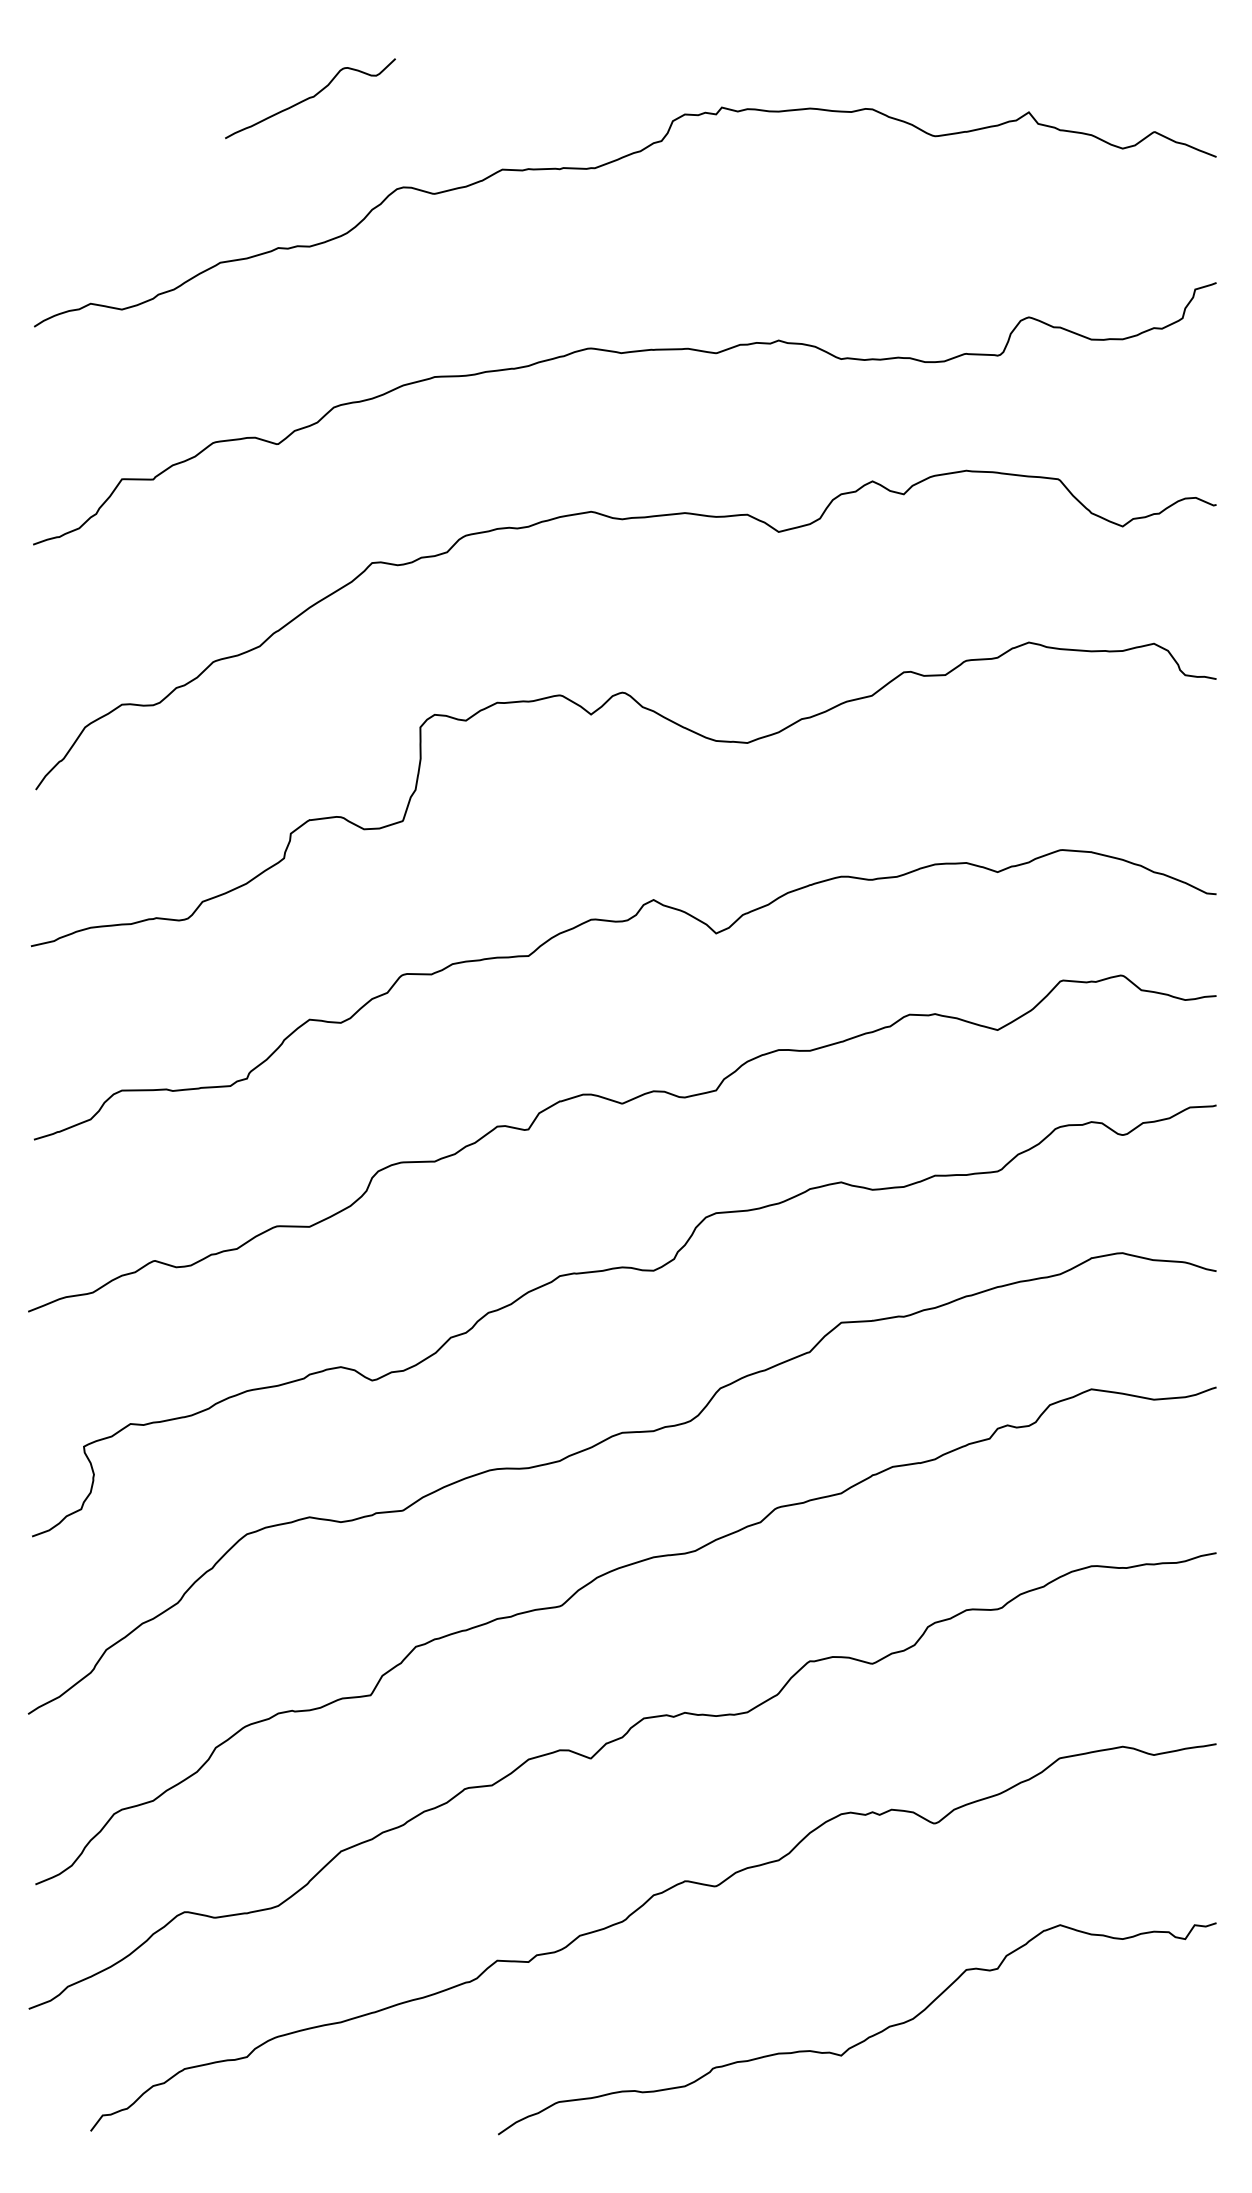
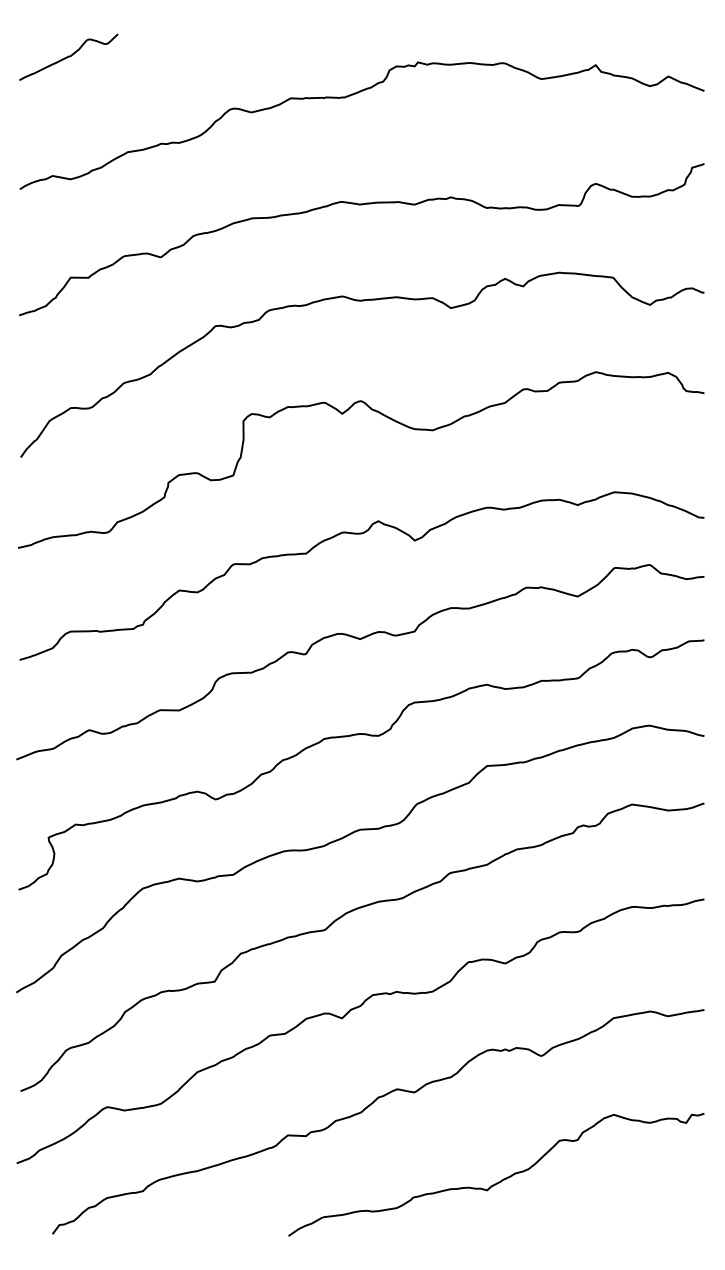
curve: (309, 97) -> (68, 56), moved

